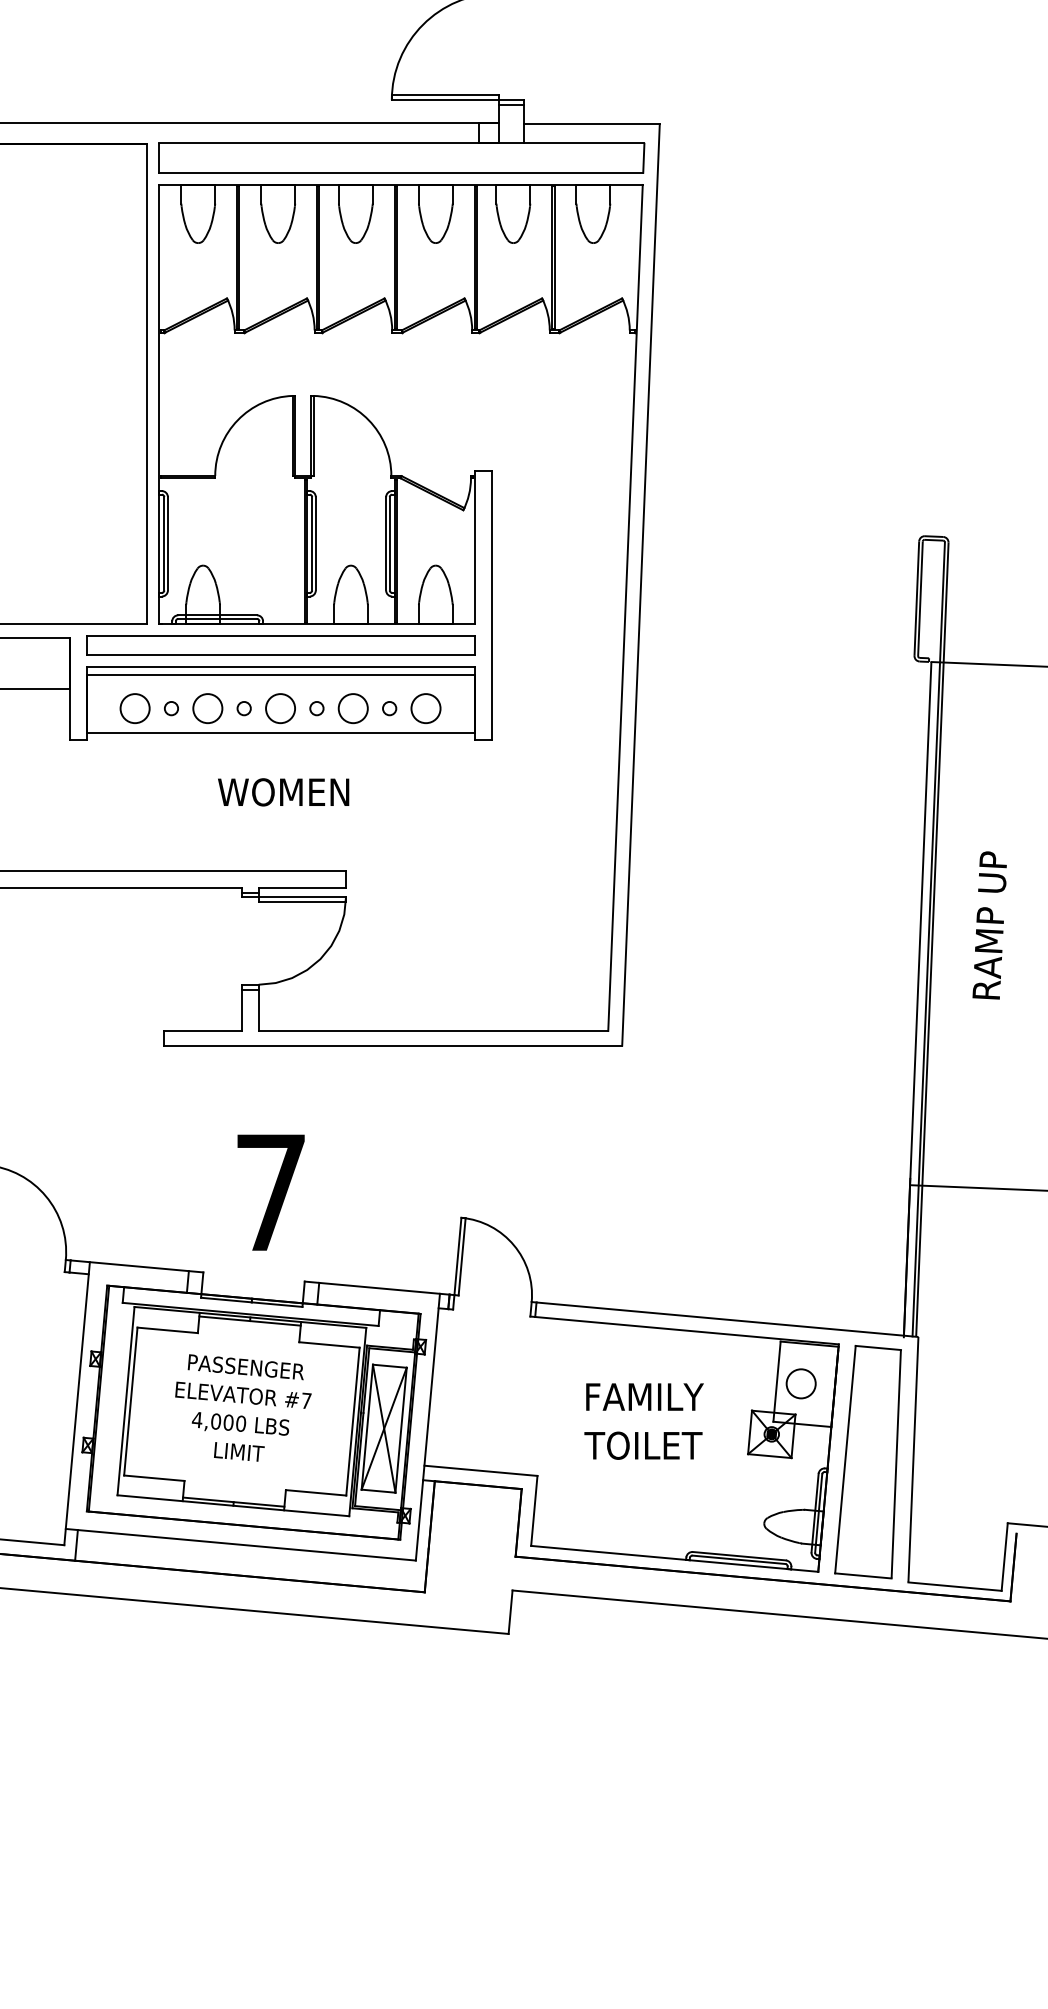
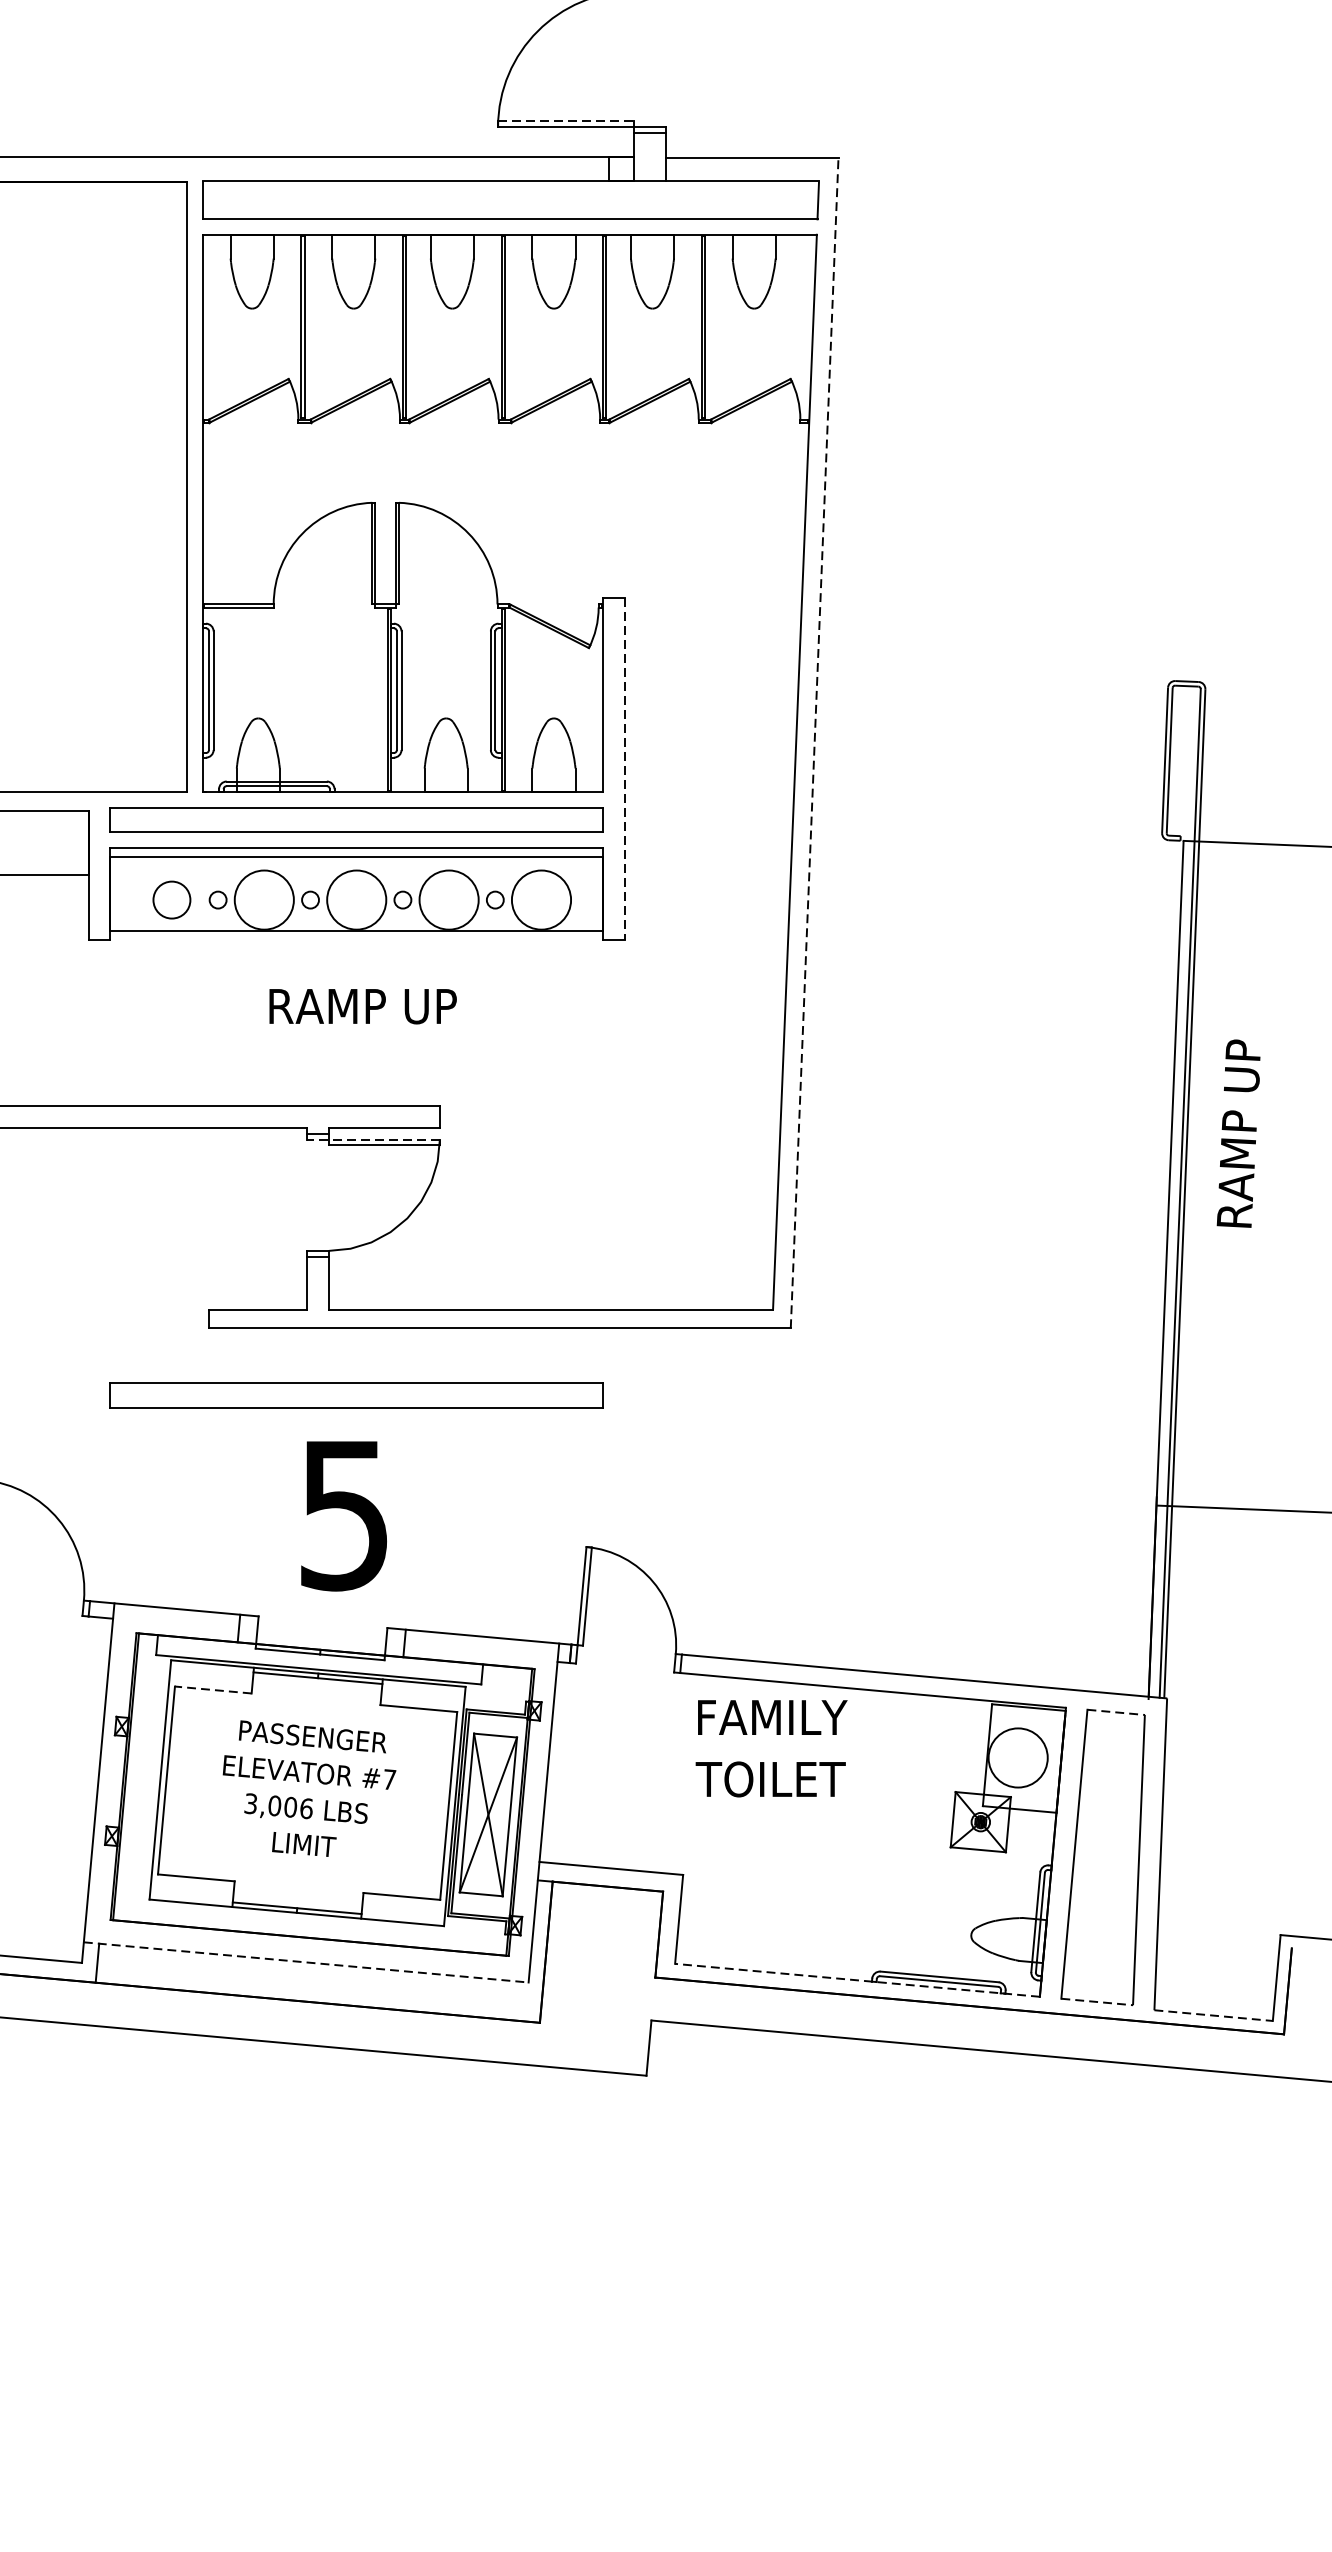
line: (445, 95) -> (566, 121), solid -> dashed
line: (641, 584) -> (815, 742), solid -> dashed
line: (491, 605) -> (624, 769), solid -> dashed
circle: (207, 708) -> (263, 899), size x1.6
circle: (280, 708) -> (356, 899), size x1.6
circle: (352, 708) -> (448, 899), size x1.6
circle: (425, 708) -> (540, 899), size x1.6
text: (285, 792) -> (362, 1006), WOMEN -> RAMP UP
line: (293, 897) -> (373, 1140), solid -> dashed
text: (989, 925) -> (1238, 1133), moved
part: (280, 1098) -> (356, 1395), added
text: (270, 1193) -> (343, 1516), 7 -> 5
line: (167, 1330) -> (213, 1690), solid -> dashed
line: (878, 1347) -> (1116, 1711), solid -> dashed
circle: (800, 1383) -> (1017, 1757), size x1.6
text: (218, 1421) -> (277, 1805), 4,000 -> 3,006
text: (643, 1421) -> (770, 1748), moved
line: (240, 1544) -> (305, 1962), solid -> dashed
line: (674, 1558) -> (857, 1979), solid -> dashed
line: (863, 1575) -> (1097, 2001), solid -> dashed
line: (955, 1586) -> (1214, 2015), solid -> dashed

